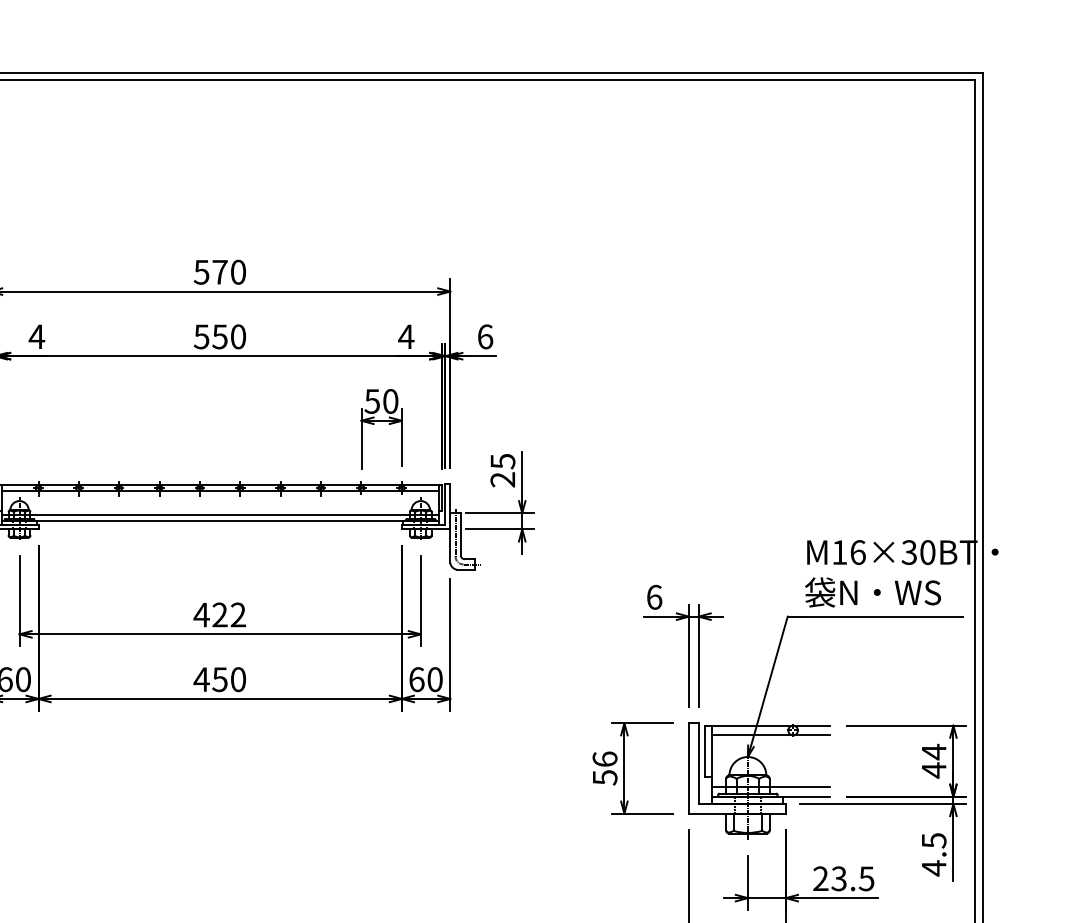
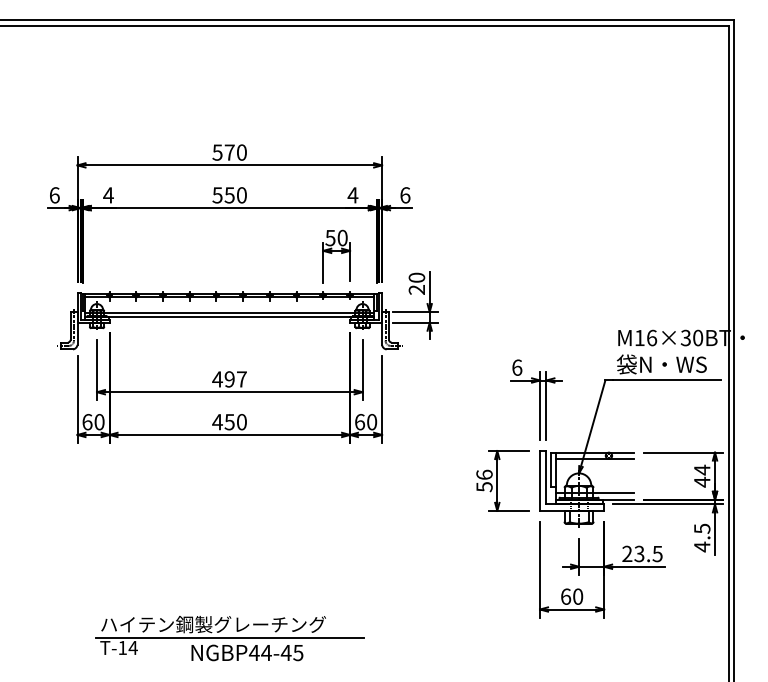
text: (502, 461) -> (416, 277), 25 -> 20
text: (228, 615) -> (235, 379), 422 -> 497

